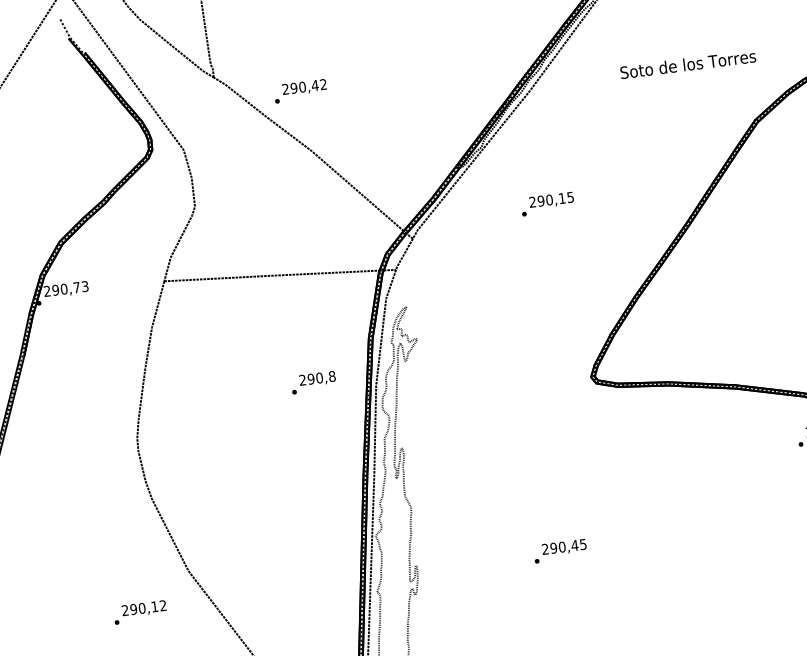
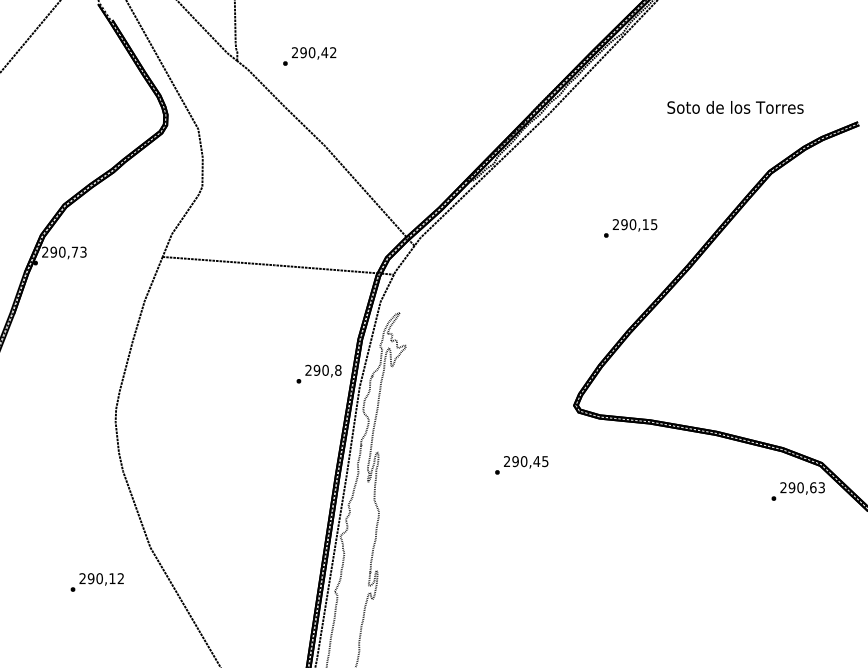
text: (688, 64) -> (735, 107), moved
text: (300, 91) -> (309, 56), moved
text: (547, 204) -> (630, 228), moved
text: (312, 382) -> (318, 373), moved
text: (560, 551) -> (521, 465), moved

